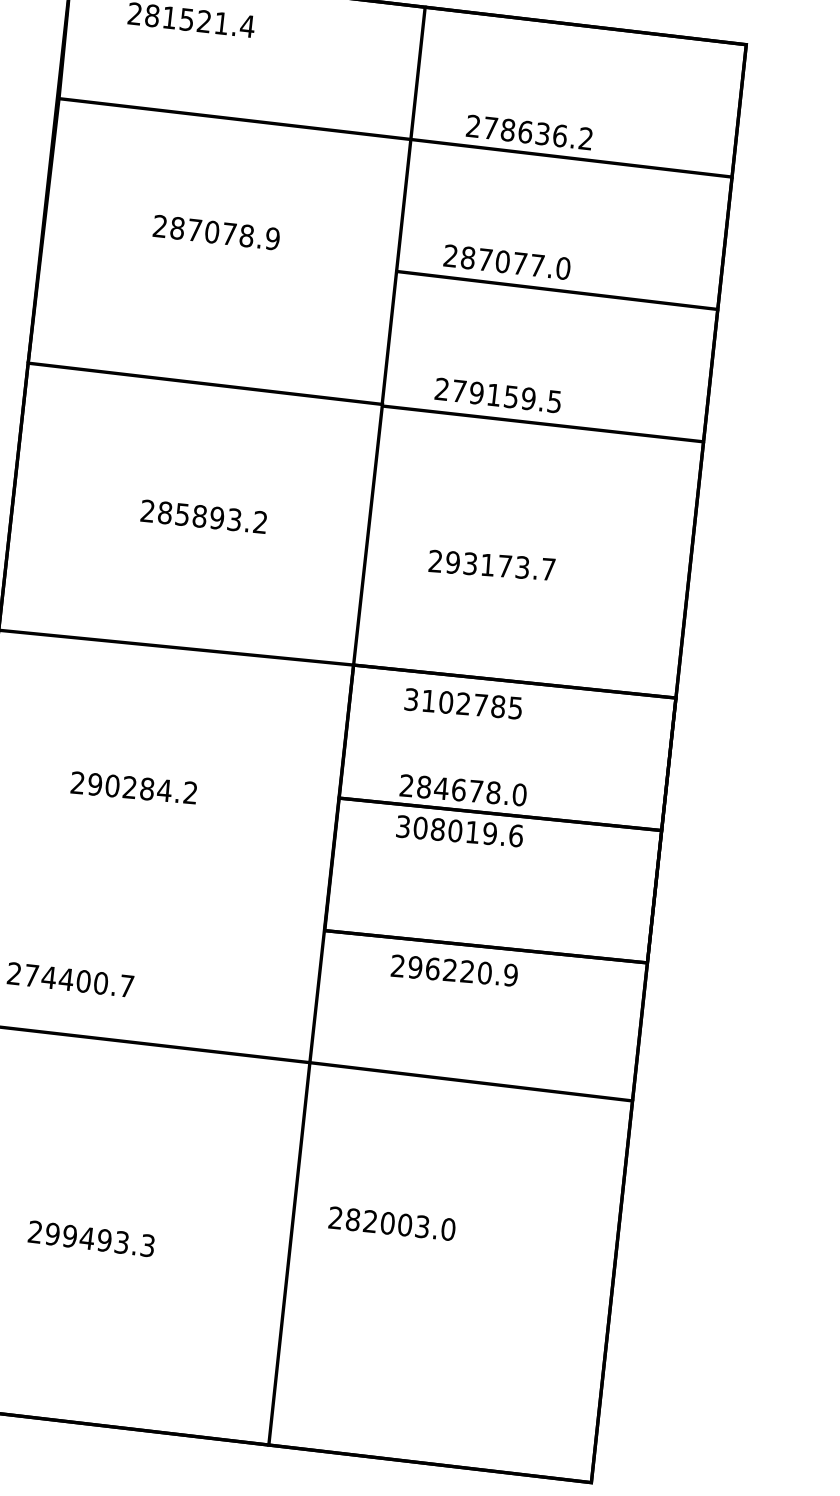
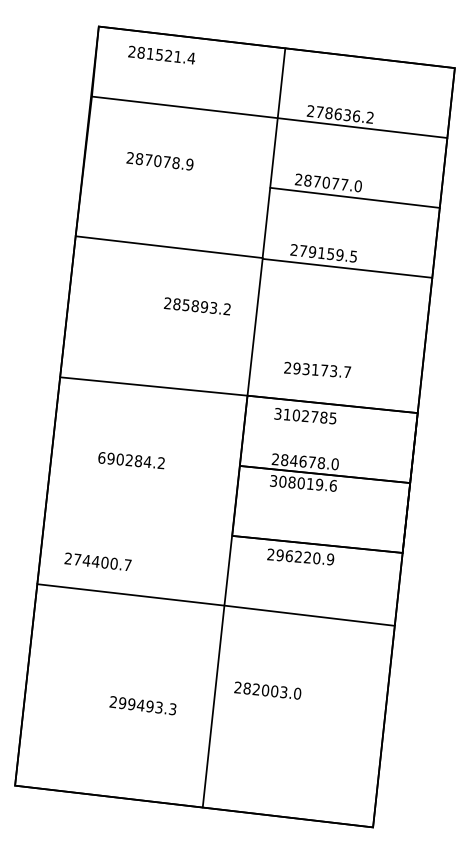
text: (215, 232) -> (159, 161), moved
text: (202, 516) -> (196, 306), moved
text: (491, 564) -> (317, 369), moved
text: (77, 782) -> (101, 457), 290284.2 -> 690284.2
text: (90, 1238) -> (142, 705), moved

